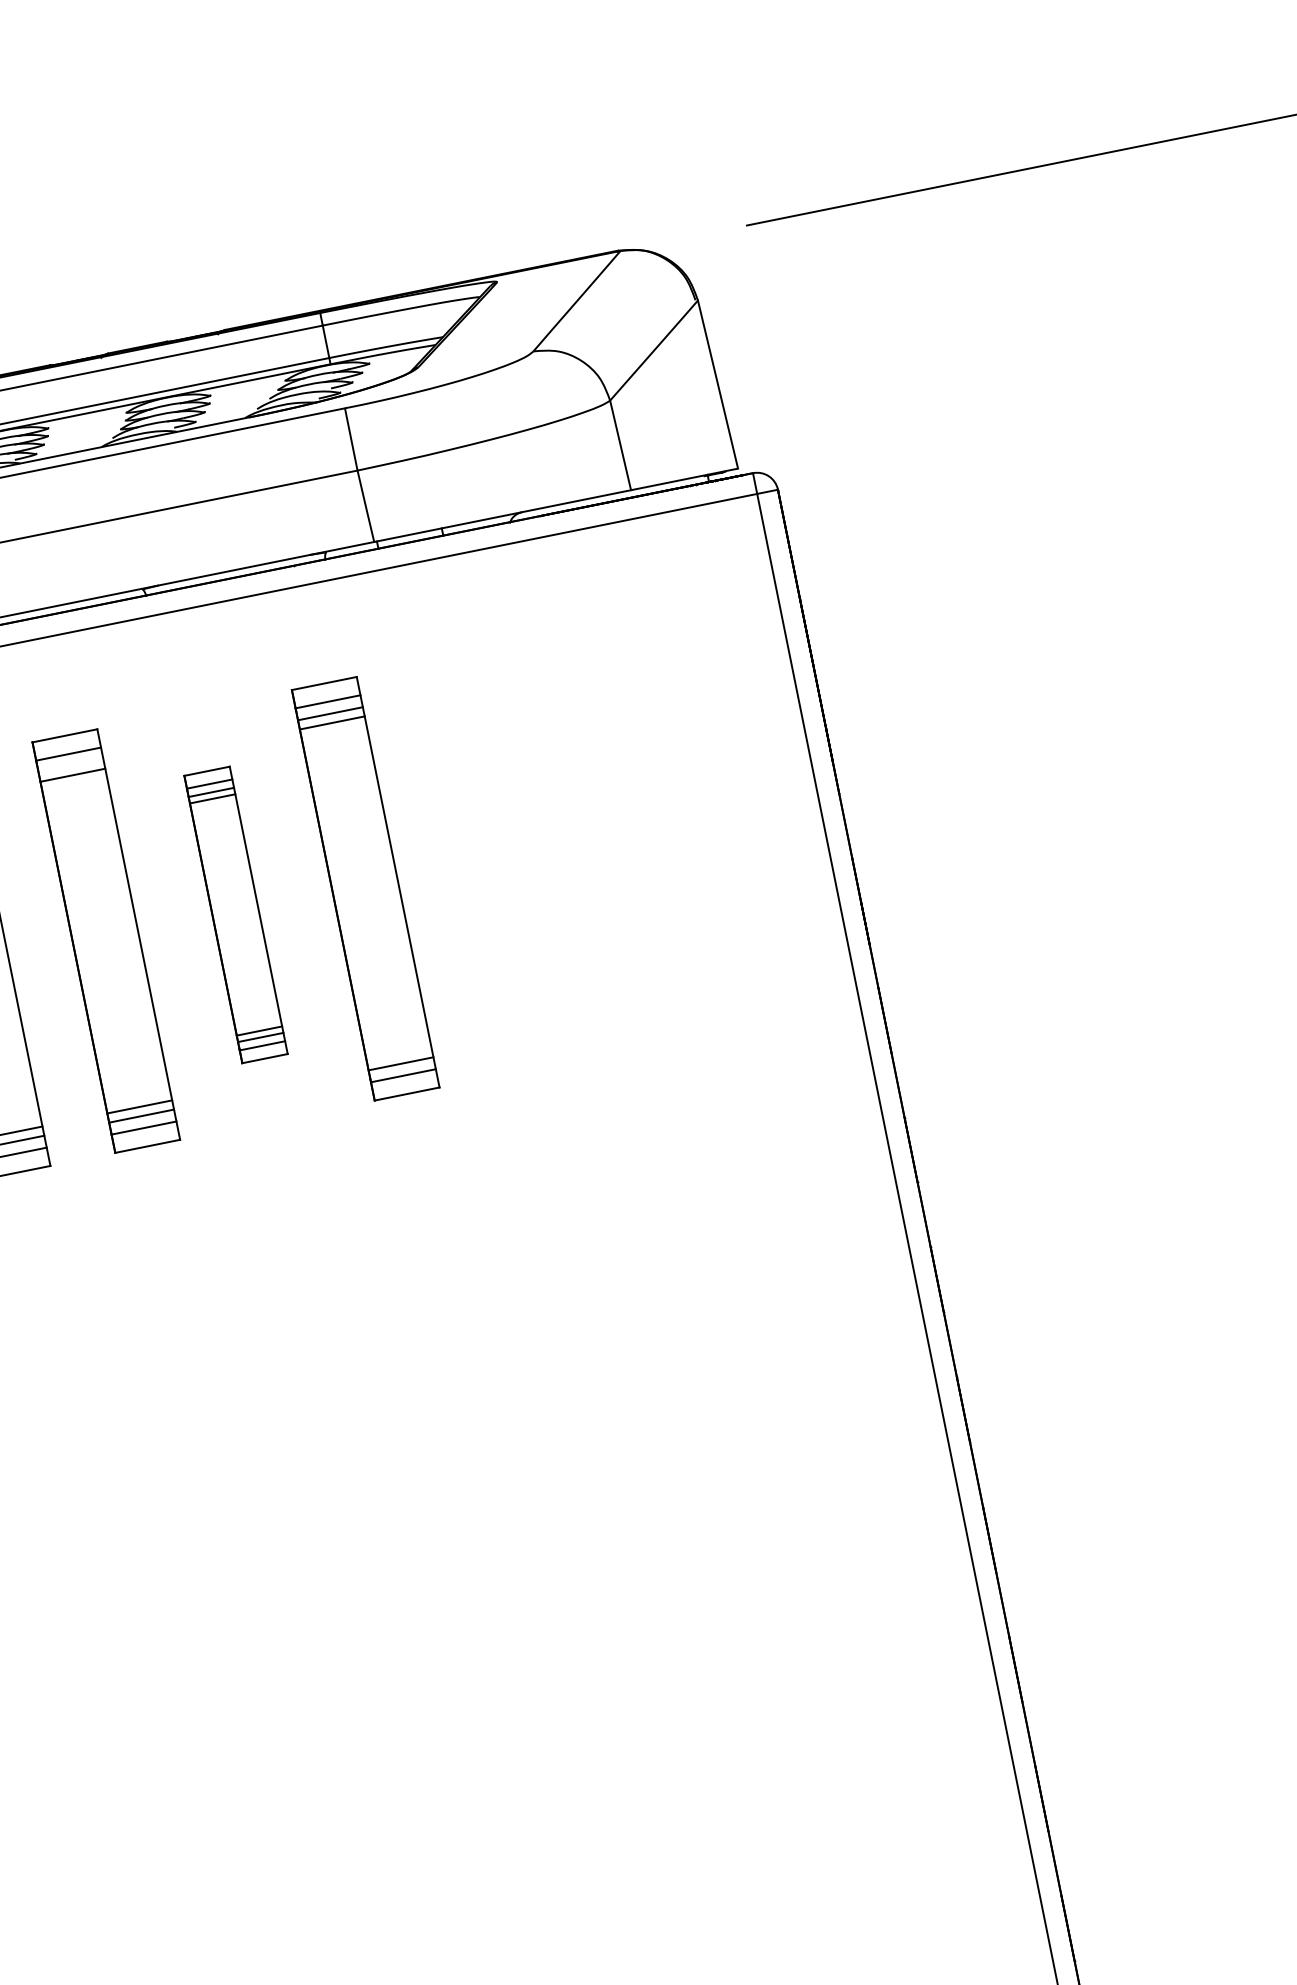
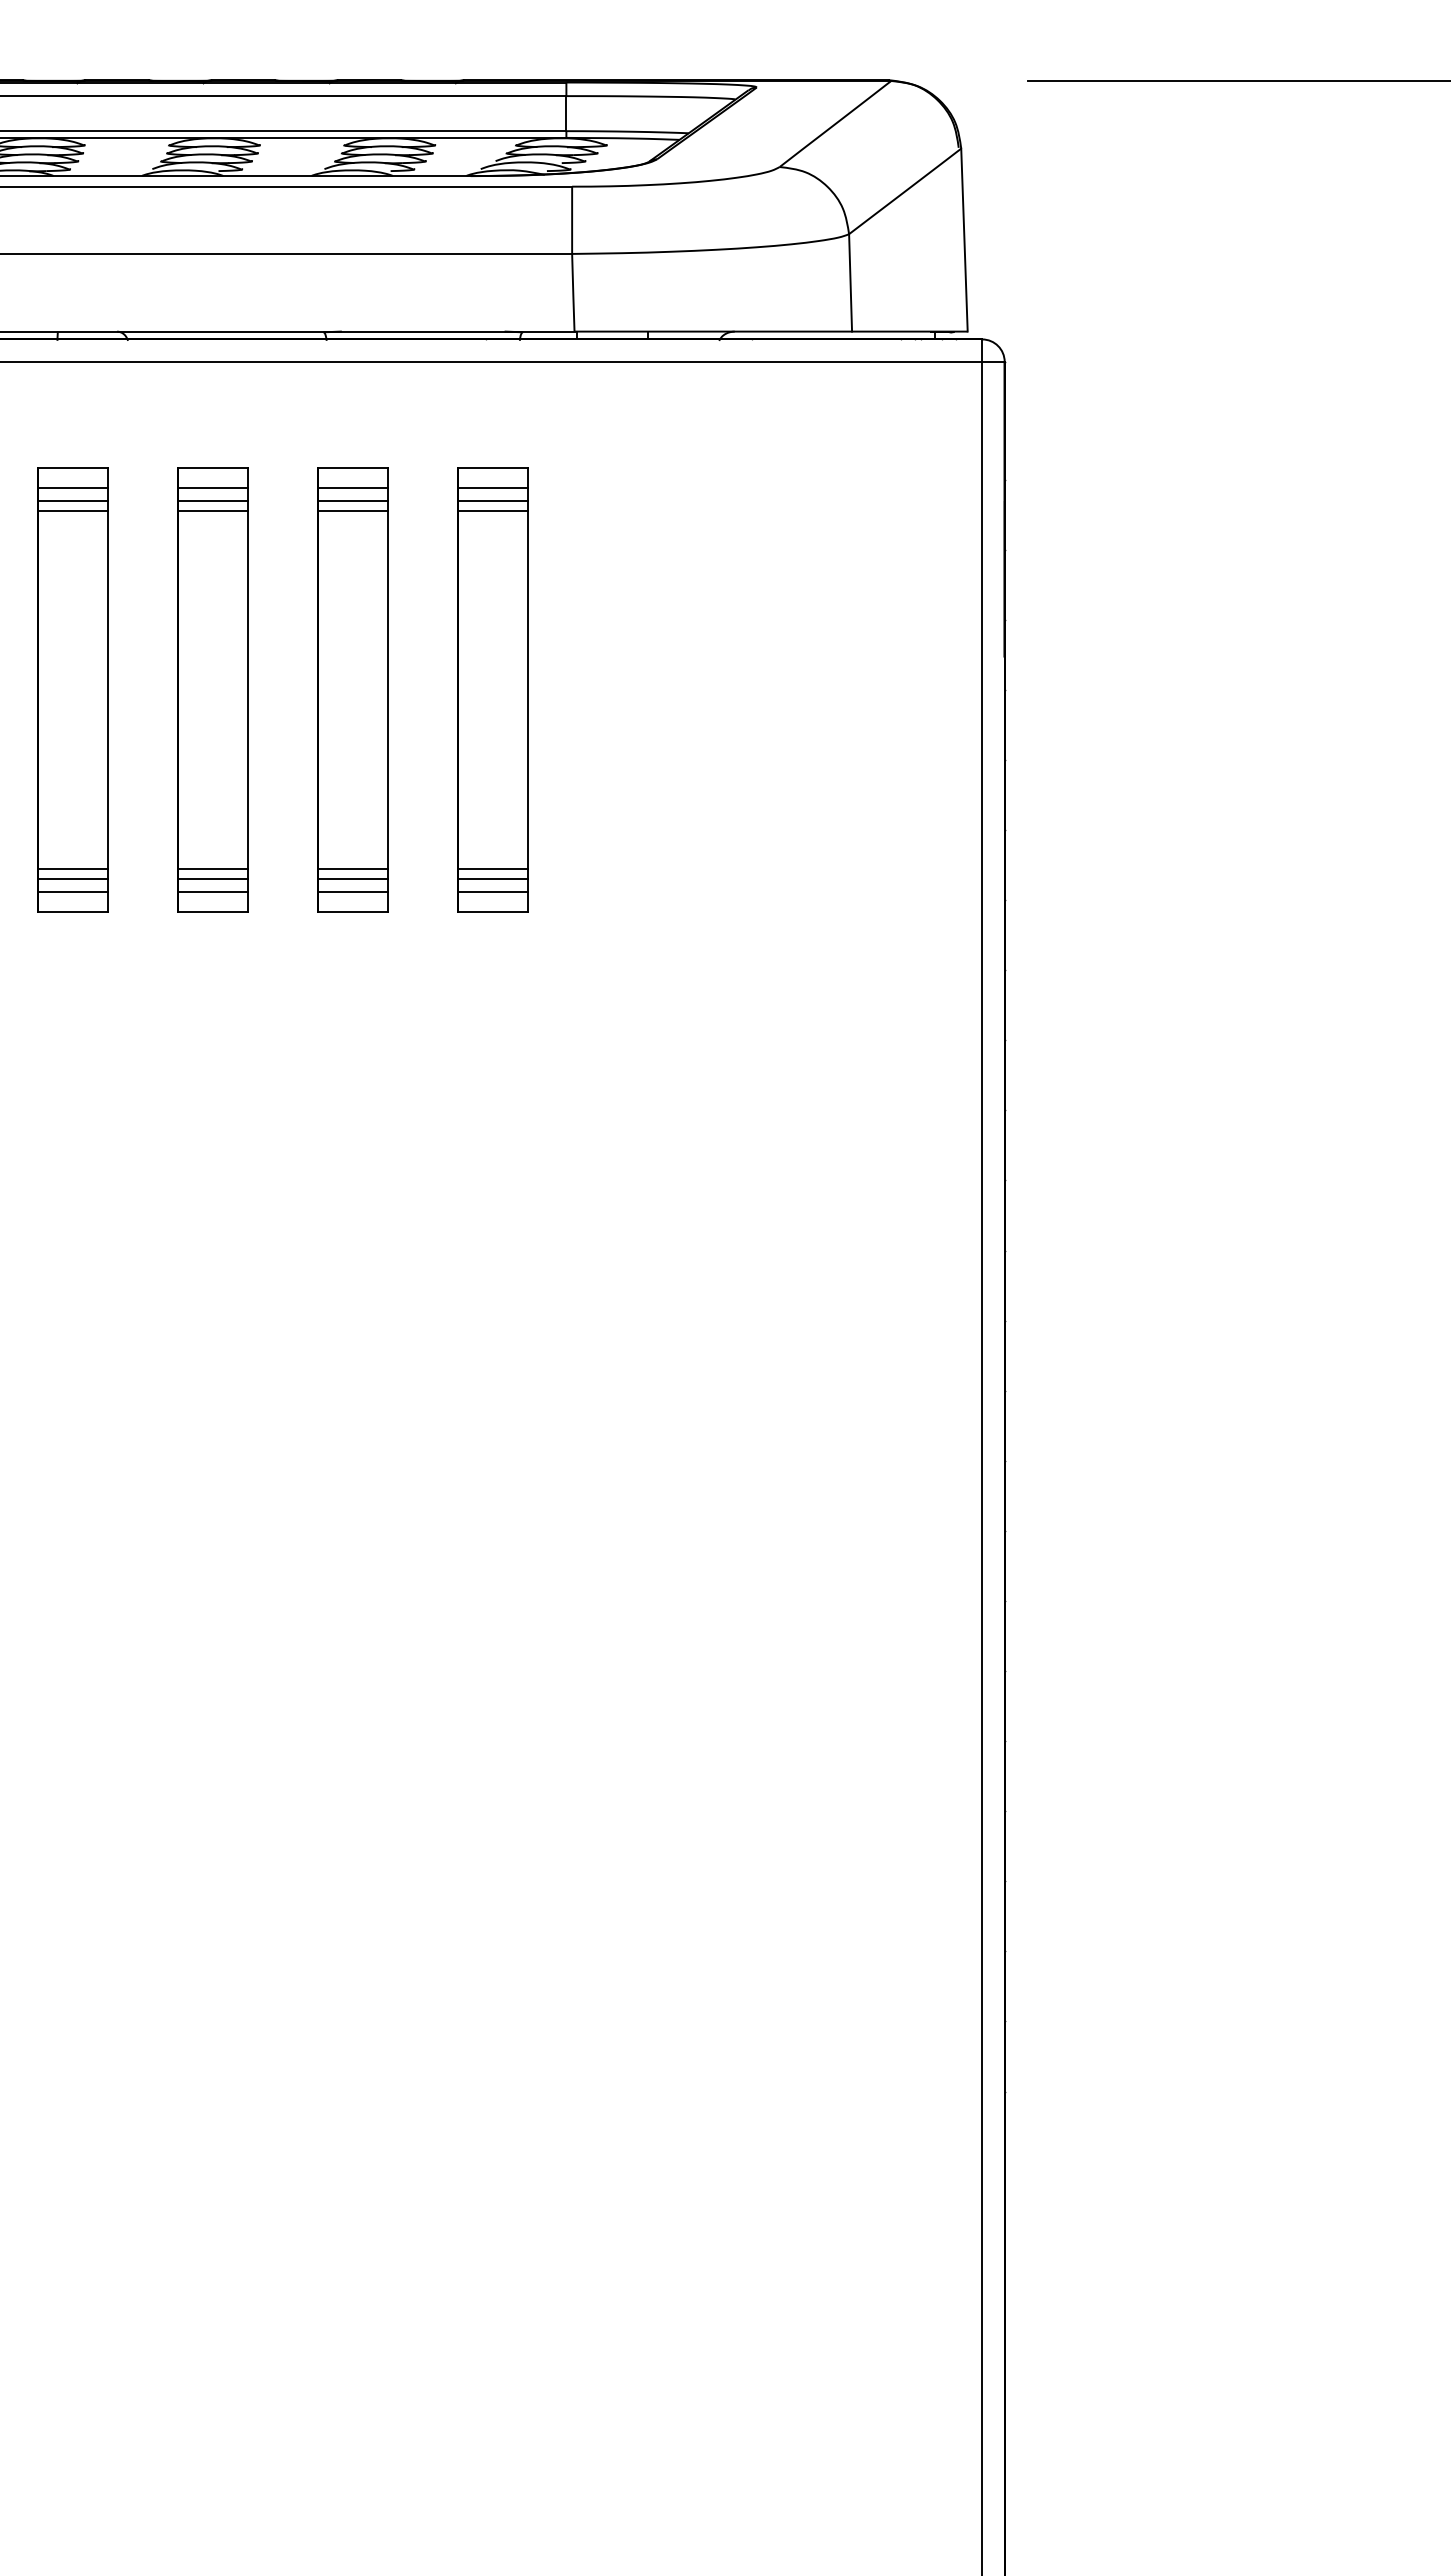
line: (70, 765) -> (212, 500), added
part: (235, 914) -> (352, 689), size x1.43
line: (399, 1054) -> (493, 869), added

